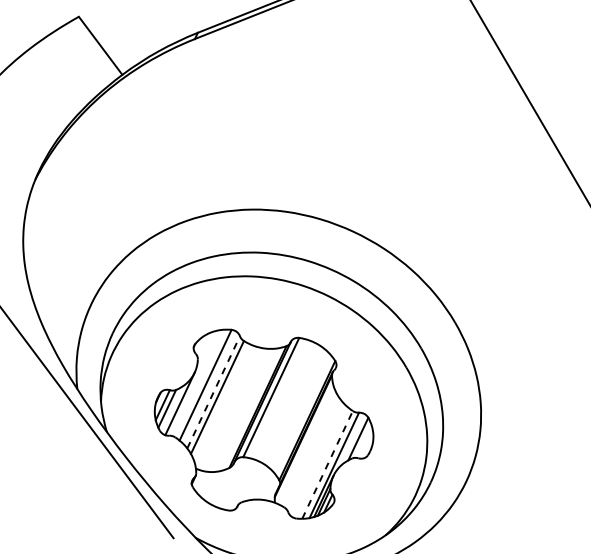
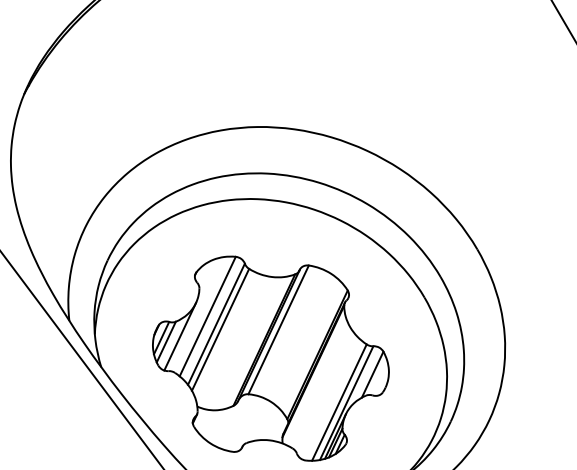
line: (213, 392) -> (216, 324), dashed -> solid
line: (327, 464) -> (339, 402), dashed -> solid

